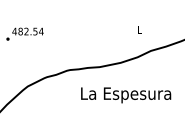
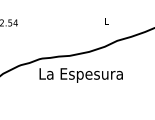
text: (126, 95) -> (81, 75), moved

